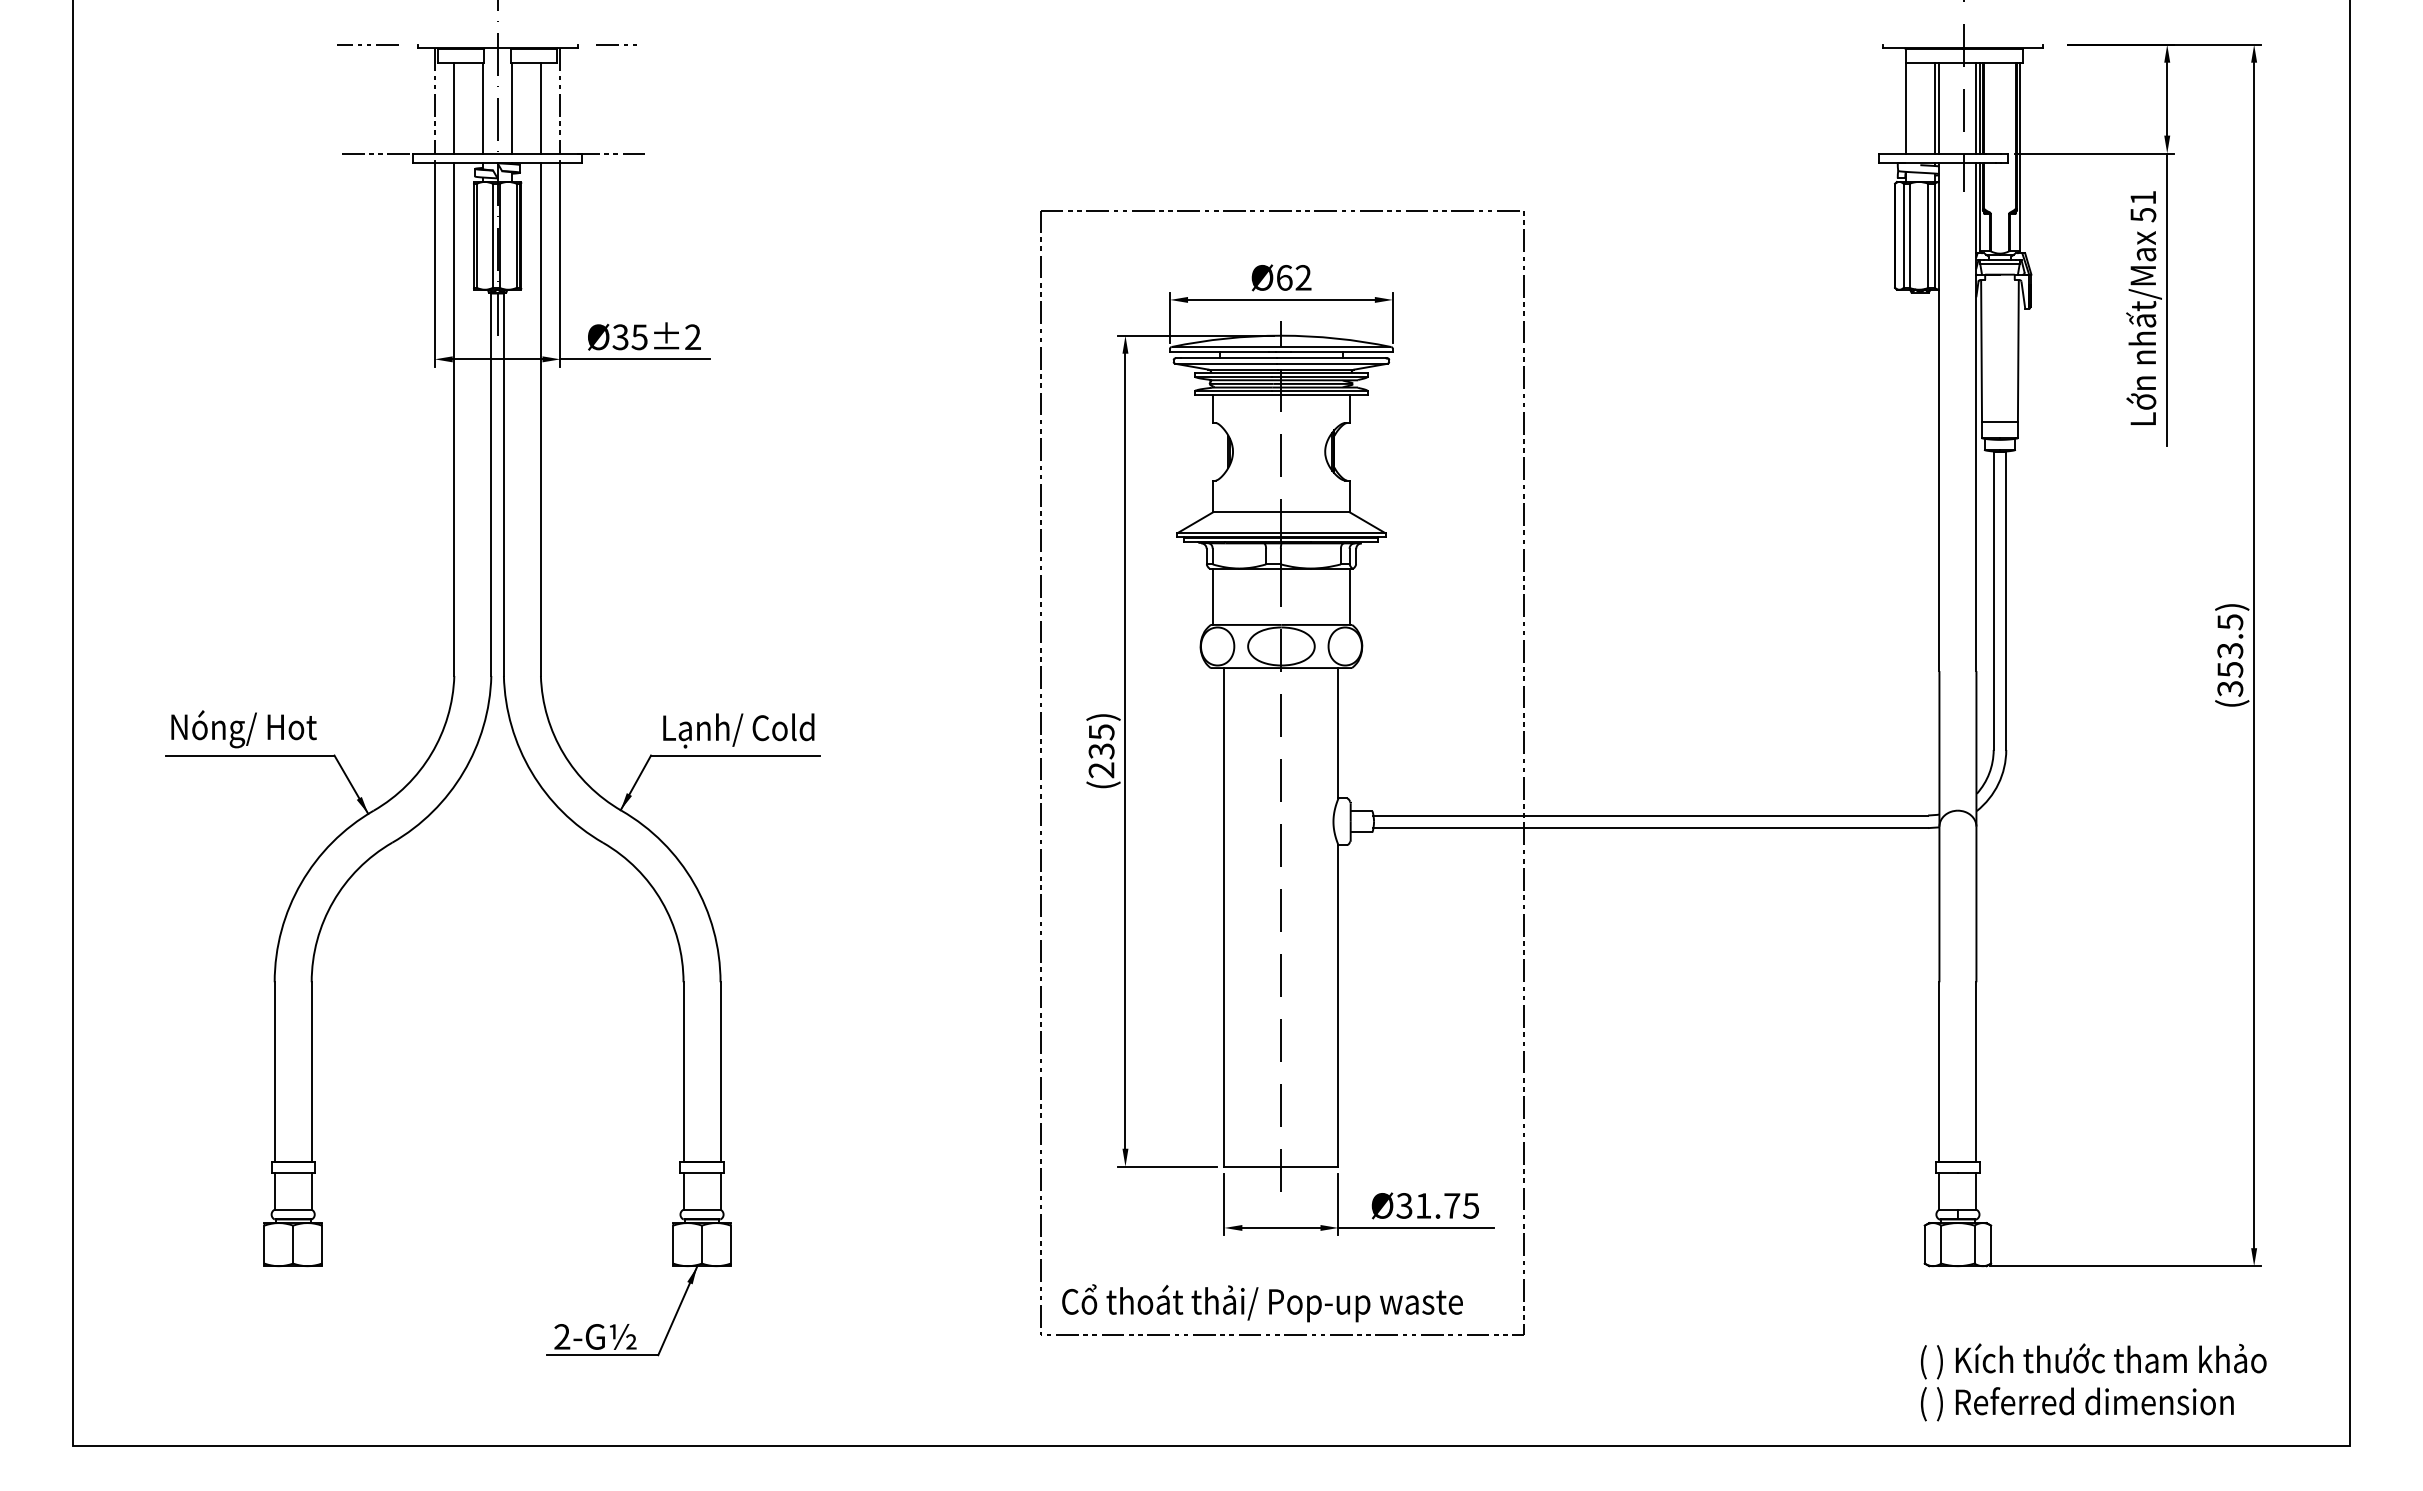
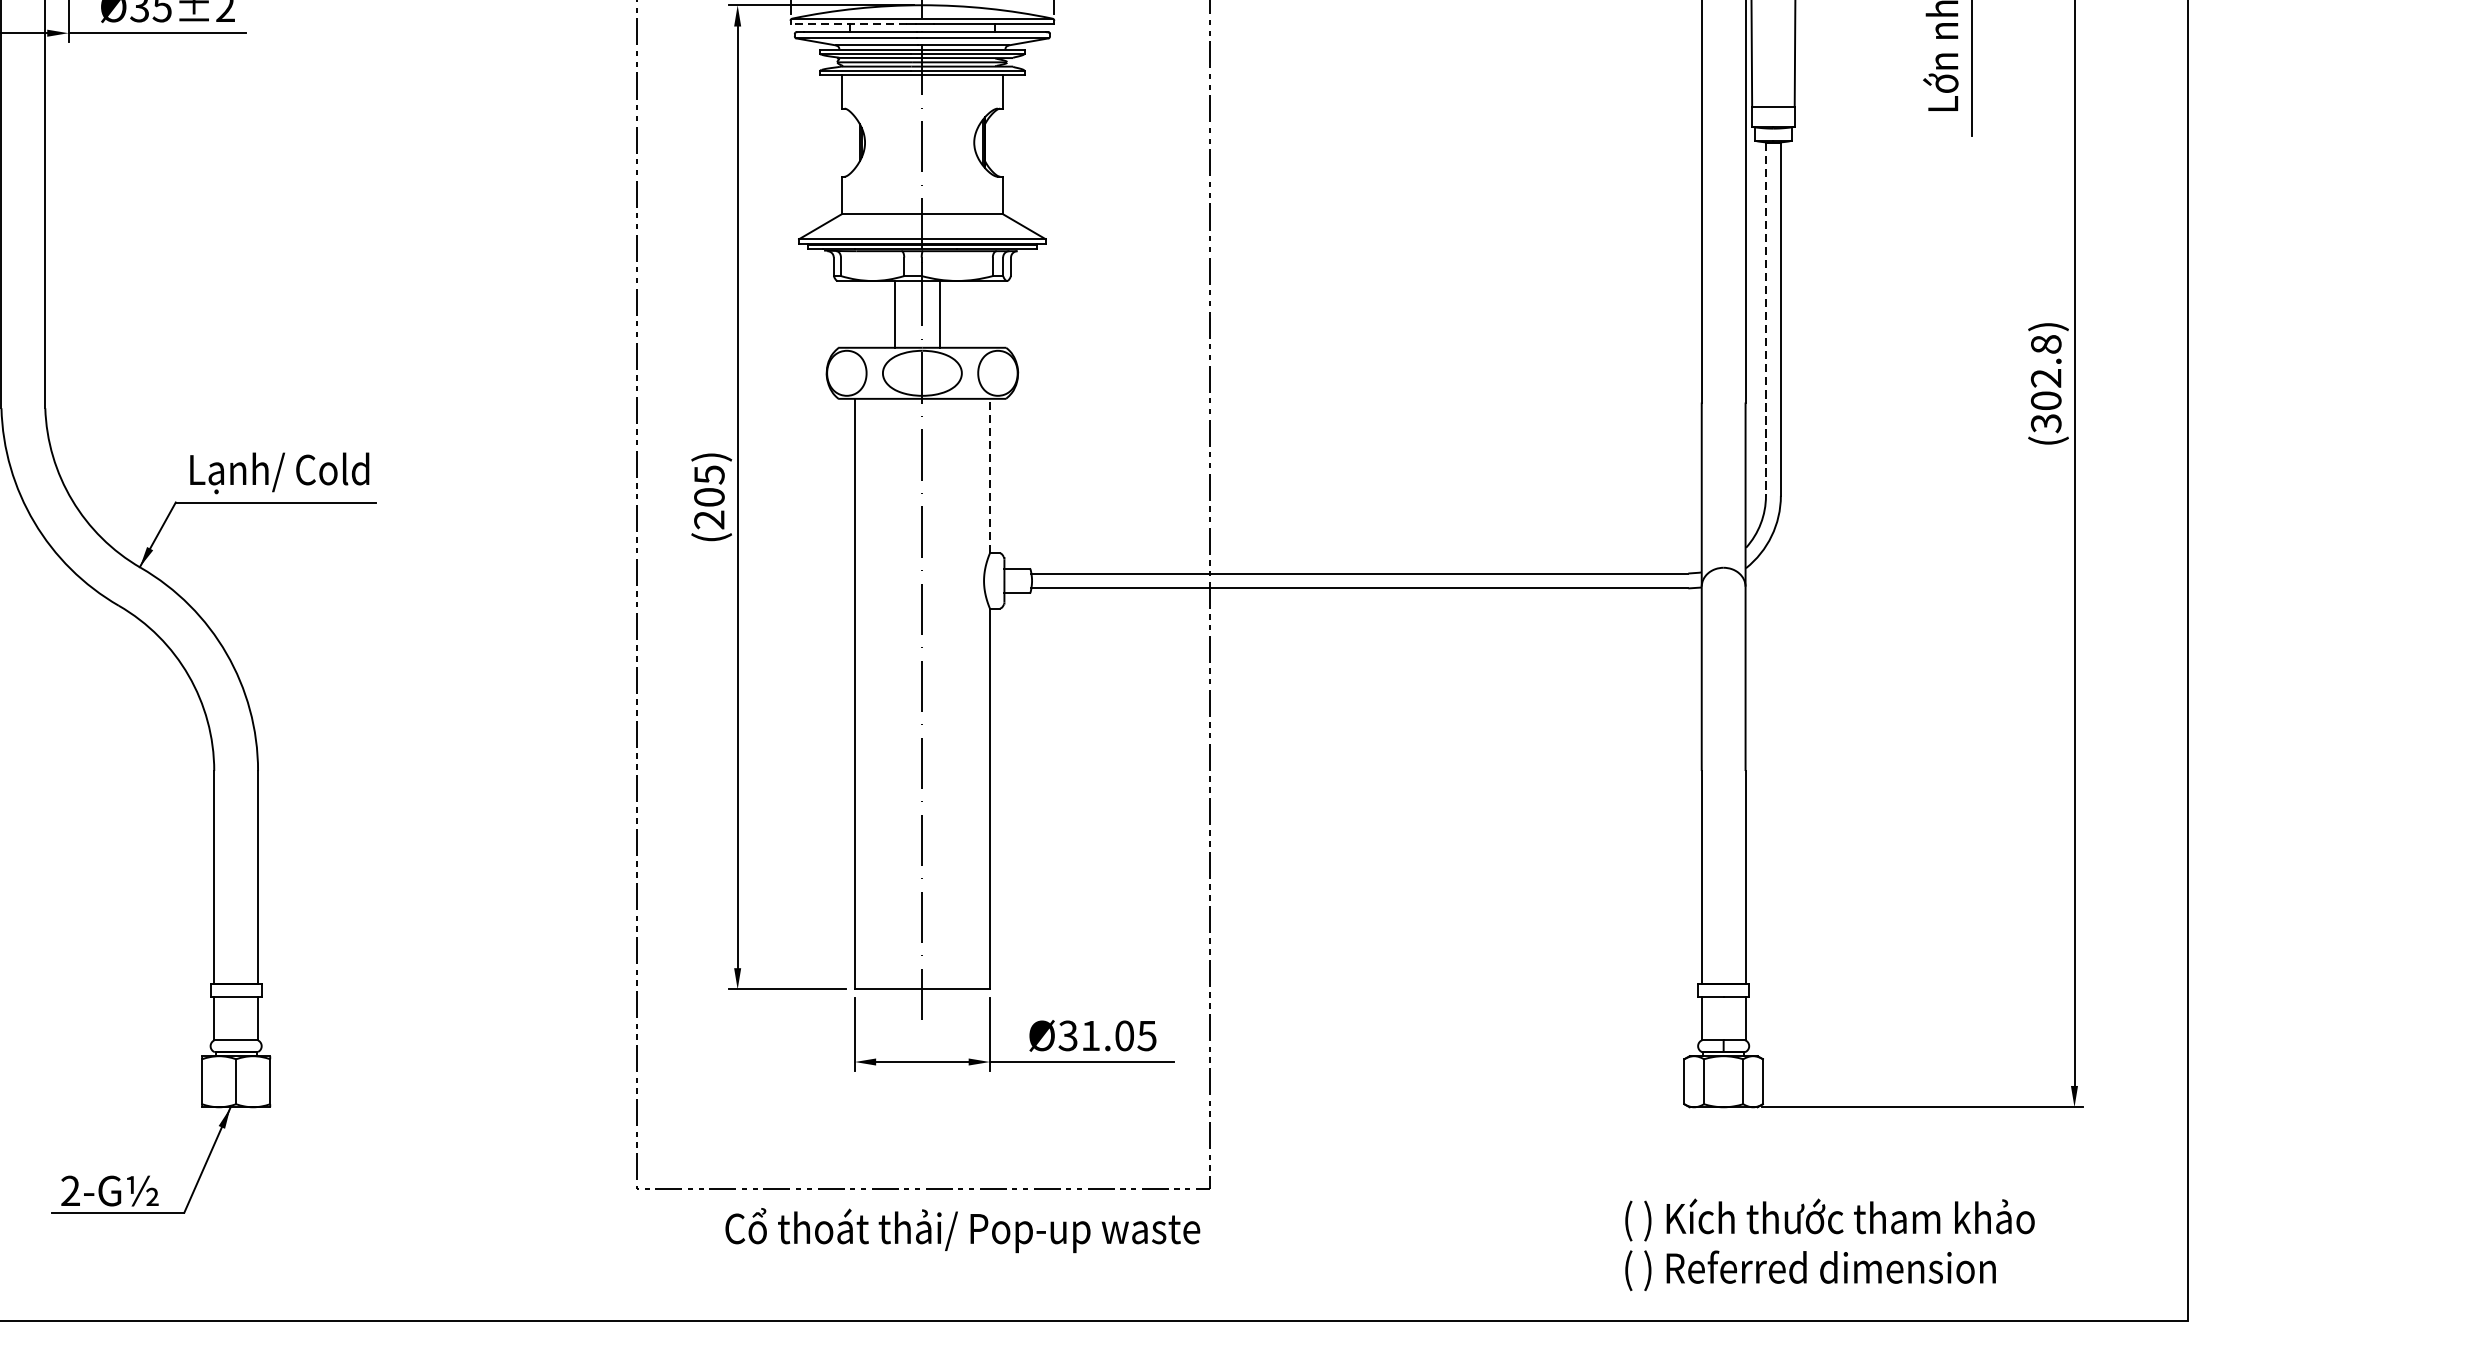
line: (1218, 351) -> (847, 23), solid -> dashed
line: (1213, 596) -> (895, 314), moved
line: (1349, 596) -> (940, 314), moved
line: (1993, 601) -> (1765, 320), solid -> dashed
text: (2230, 645) -> (2046, 372), (353.5) -> (302.8)
line: (1338, 732) -> (989, 475), solid -> dashed
text: (1101, 751) -> (709, 497), (235) -> (205)
text: (1452, 1205) -> (1125, 1035), Ø31.75 -> Ø31.05
text: (1262, 1303) -> (962, 1230), moved
text: (2093, 1382) -> (1829, 1245), moved

